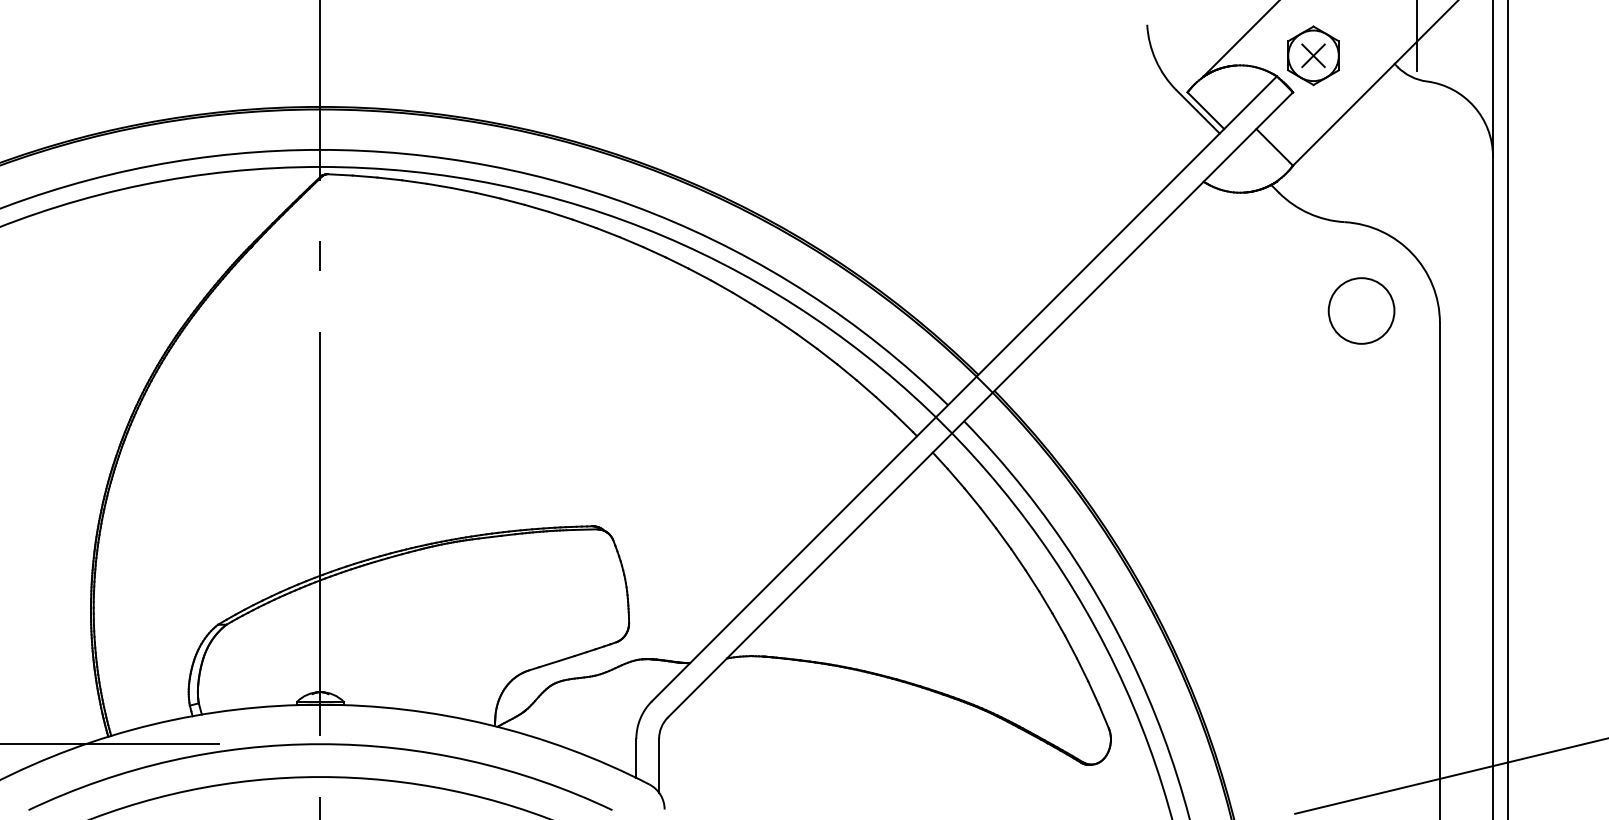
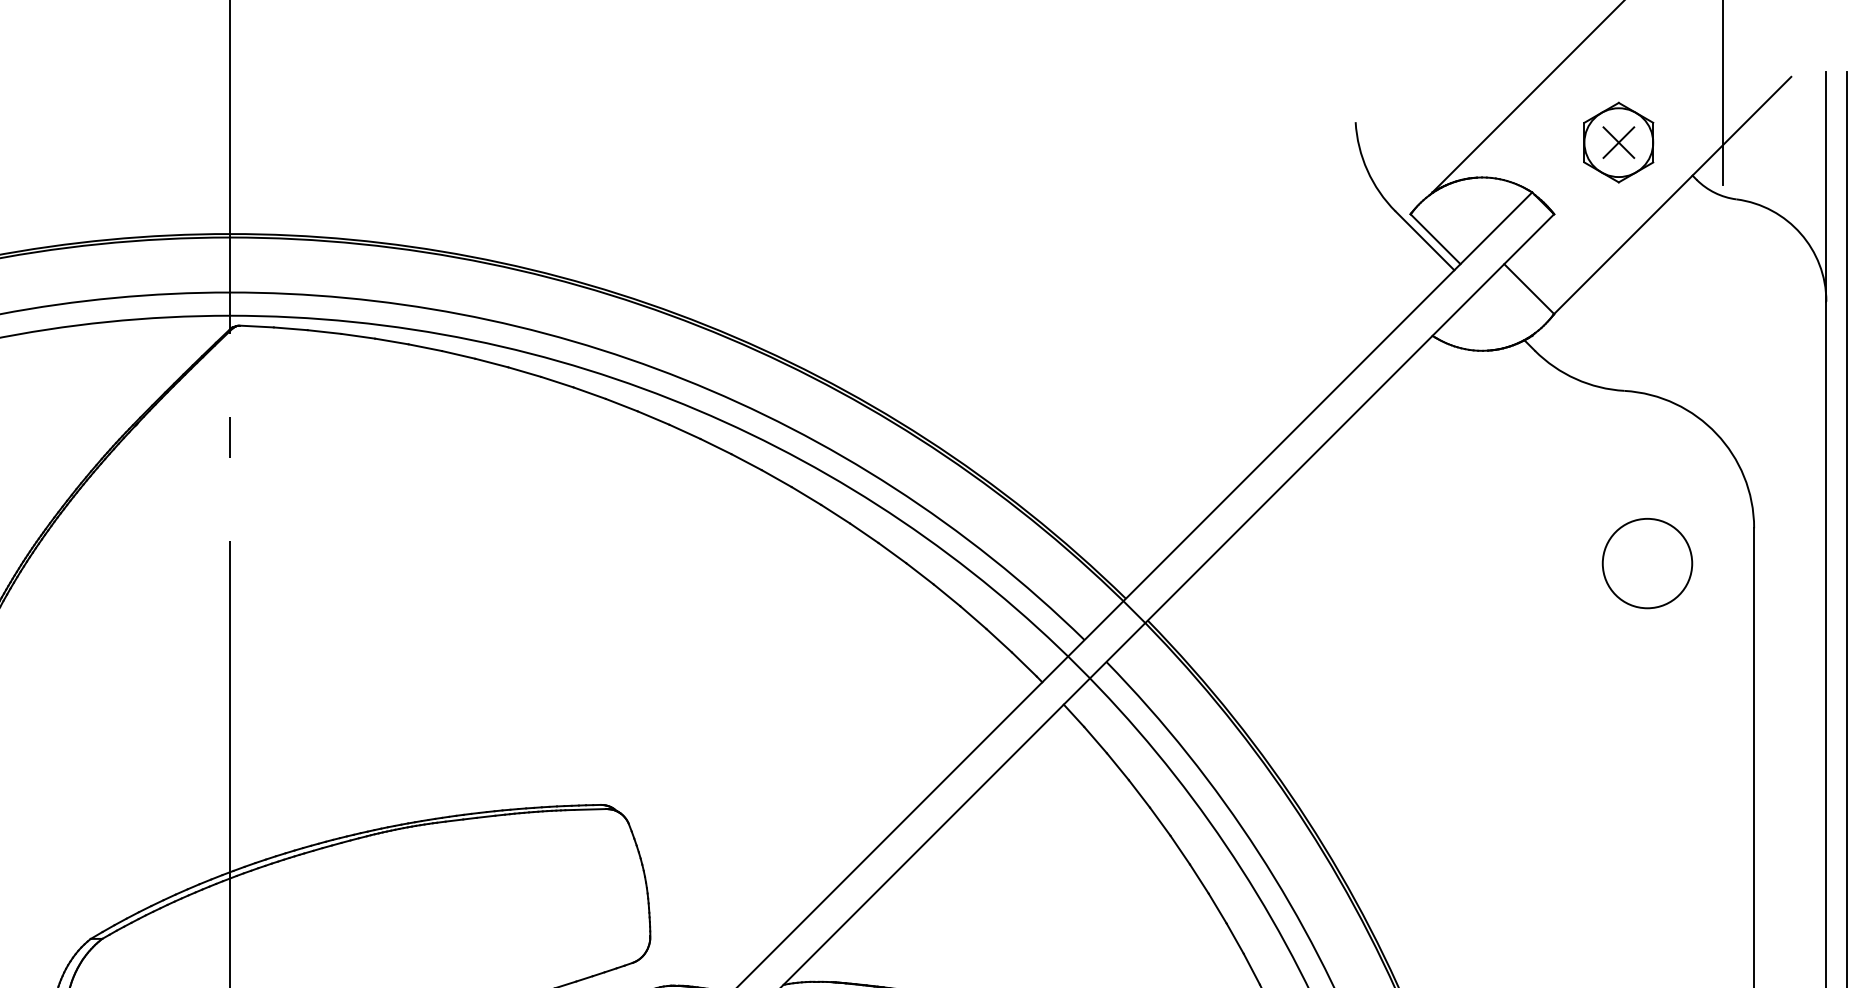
part: (1313, 55) -> (1618, 142), moved
circle: (1361, 310) -> (1647, 562), moved

